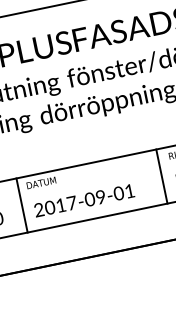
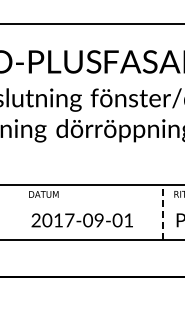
line: (162, 176) -> (163, 212), solid -> dashed
line: (22, 205) -> (20, 212), removed

